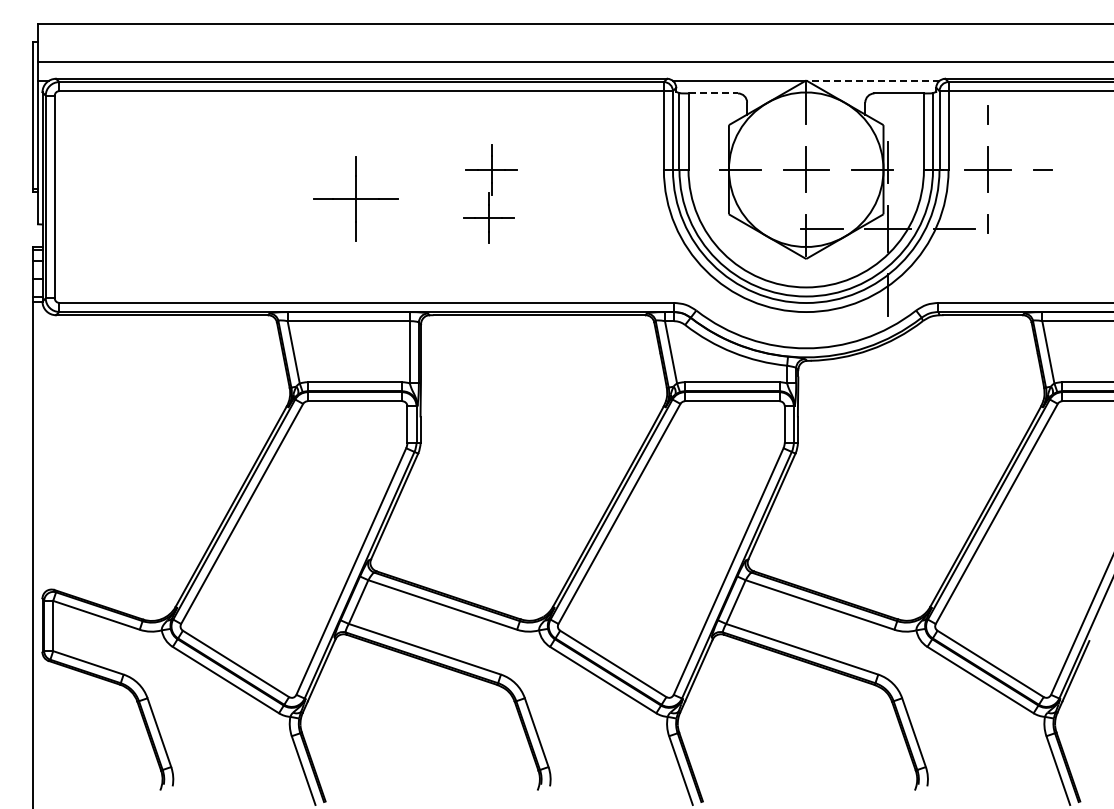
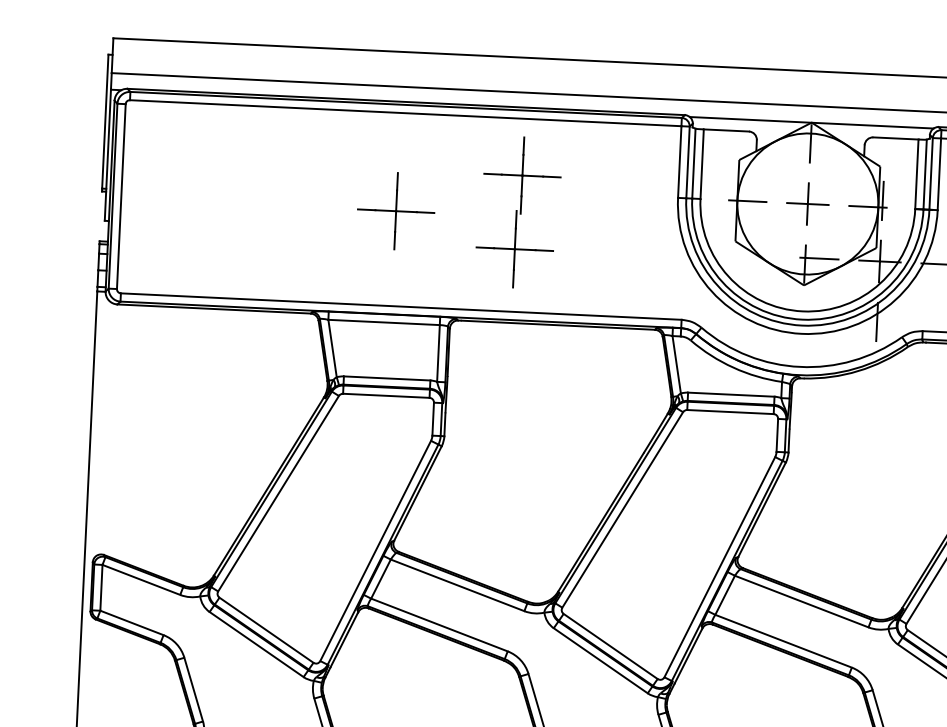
line: (873, 80) -> (873, 125), dashed -> solid
line: (713, 93) -> (726, 130), dashed -> solid
part: (489, 193) -> (517, 212), size x1.67

